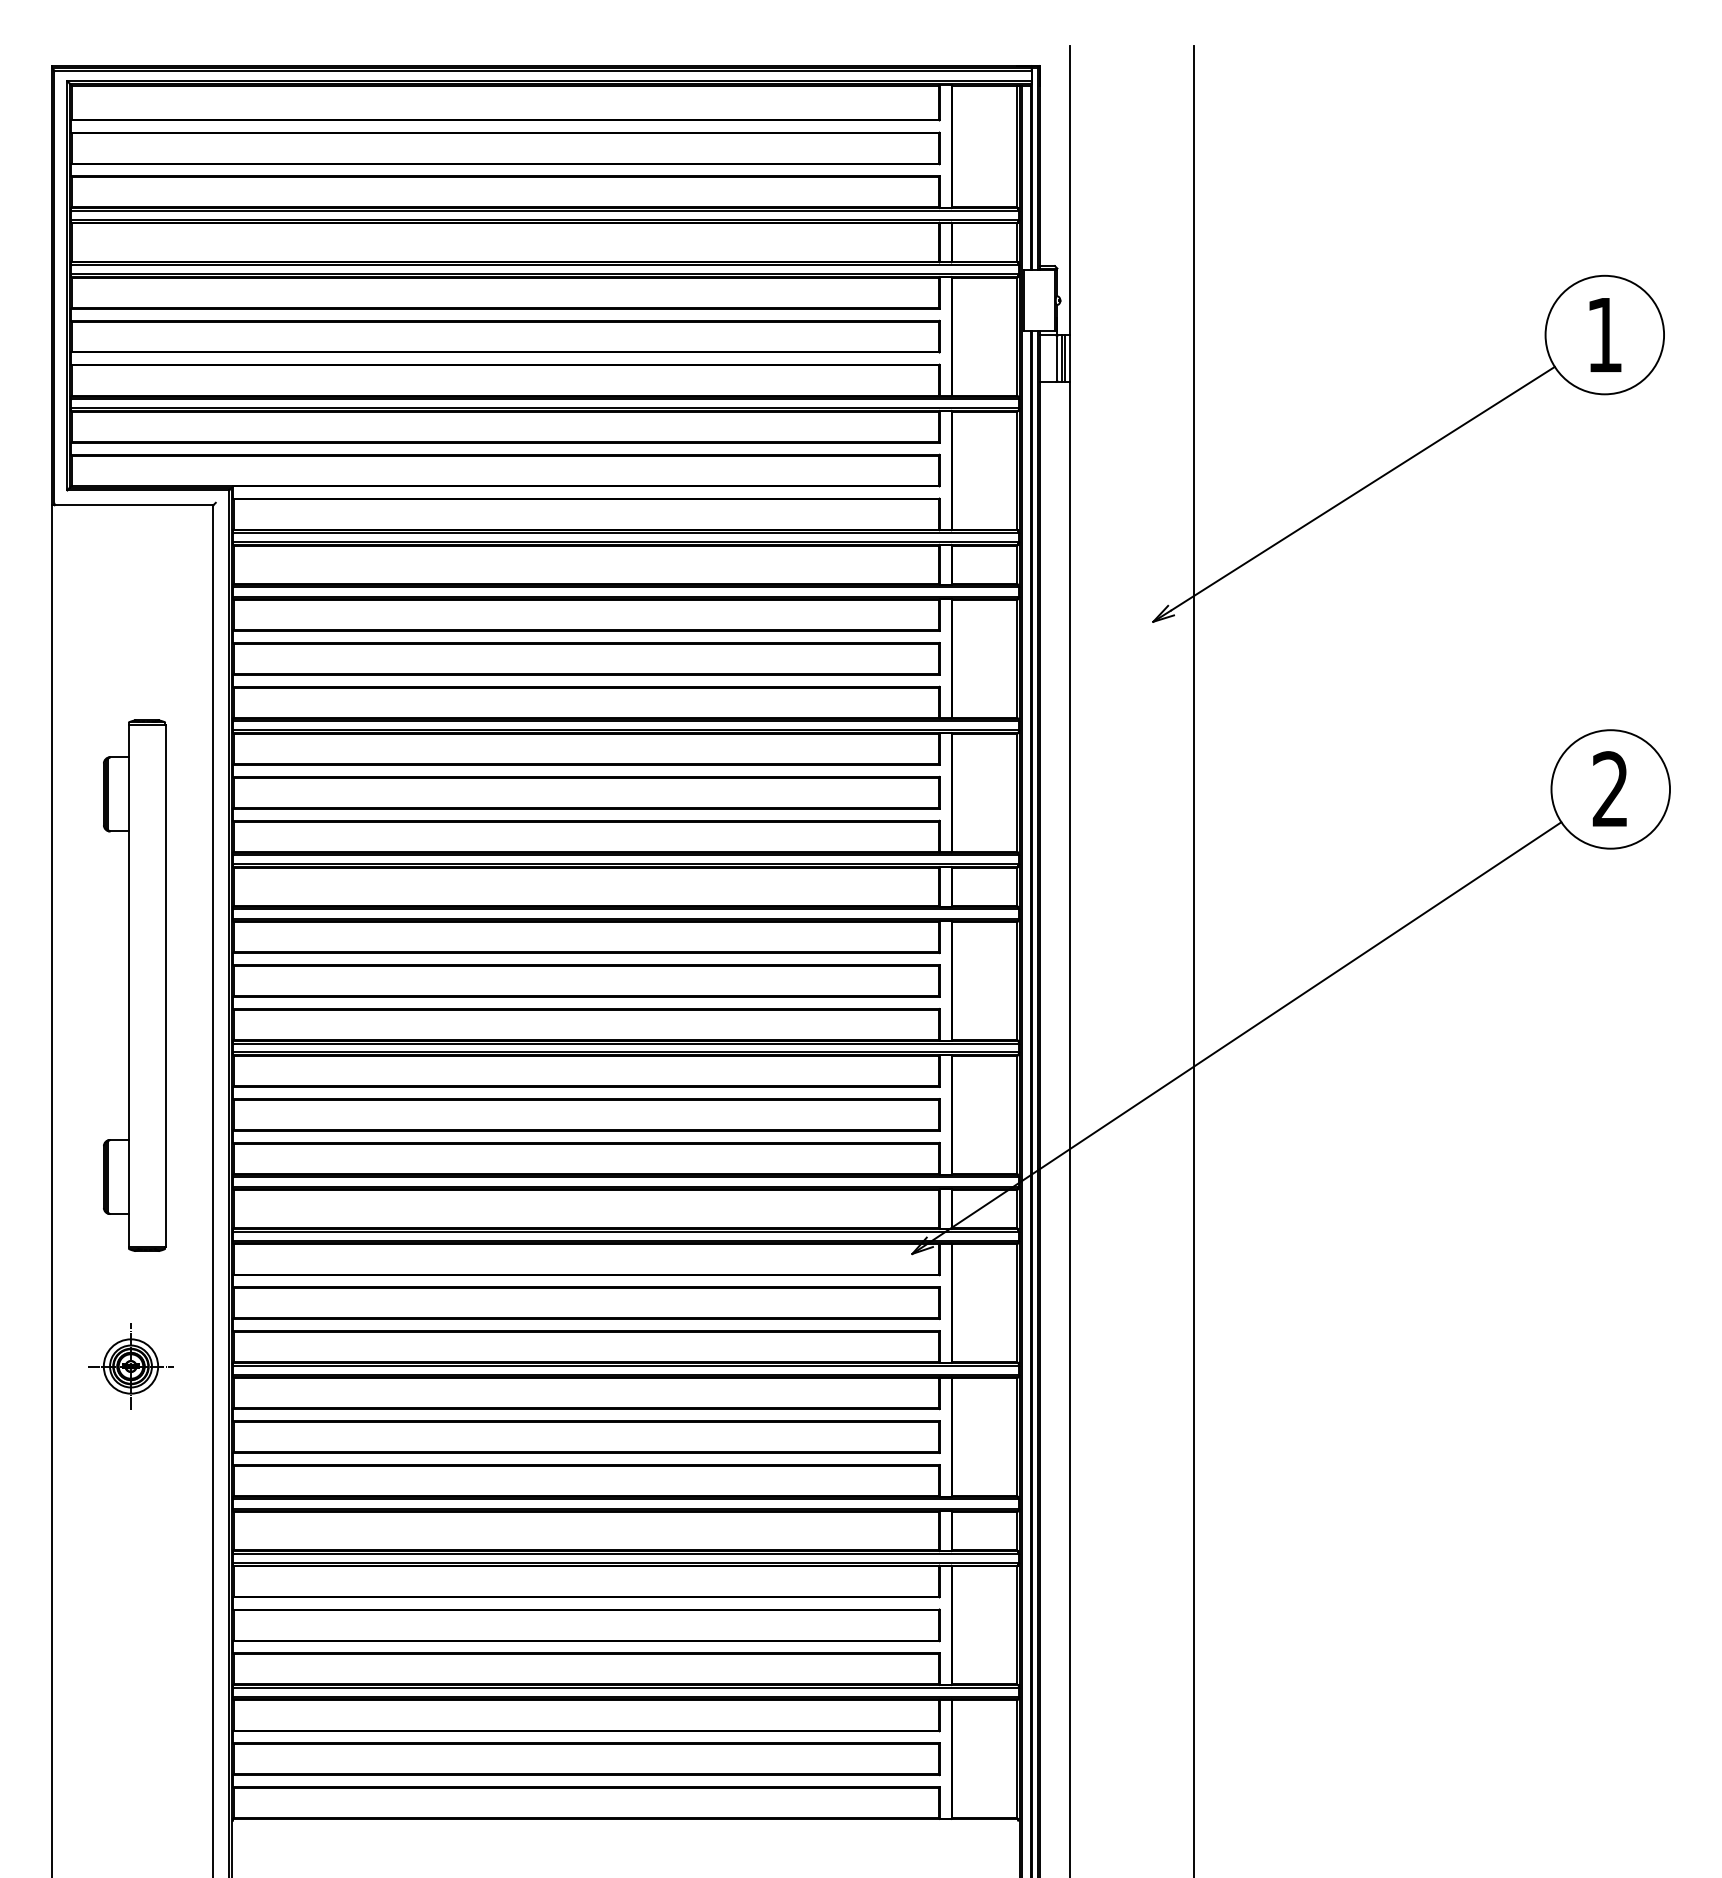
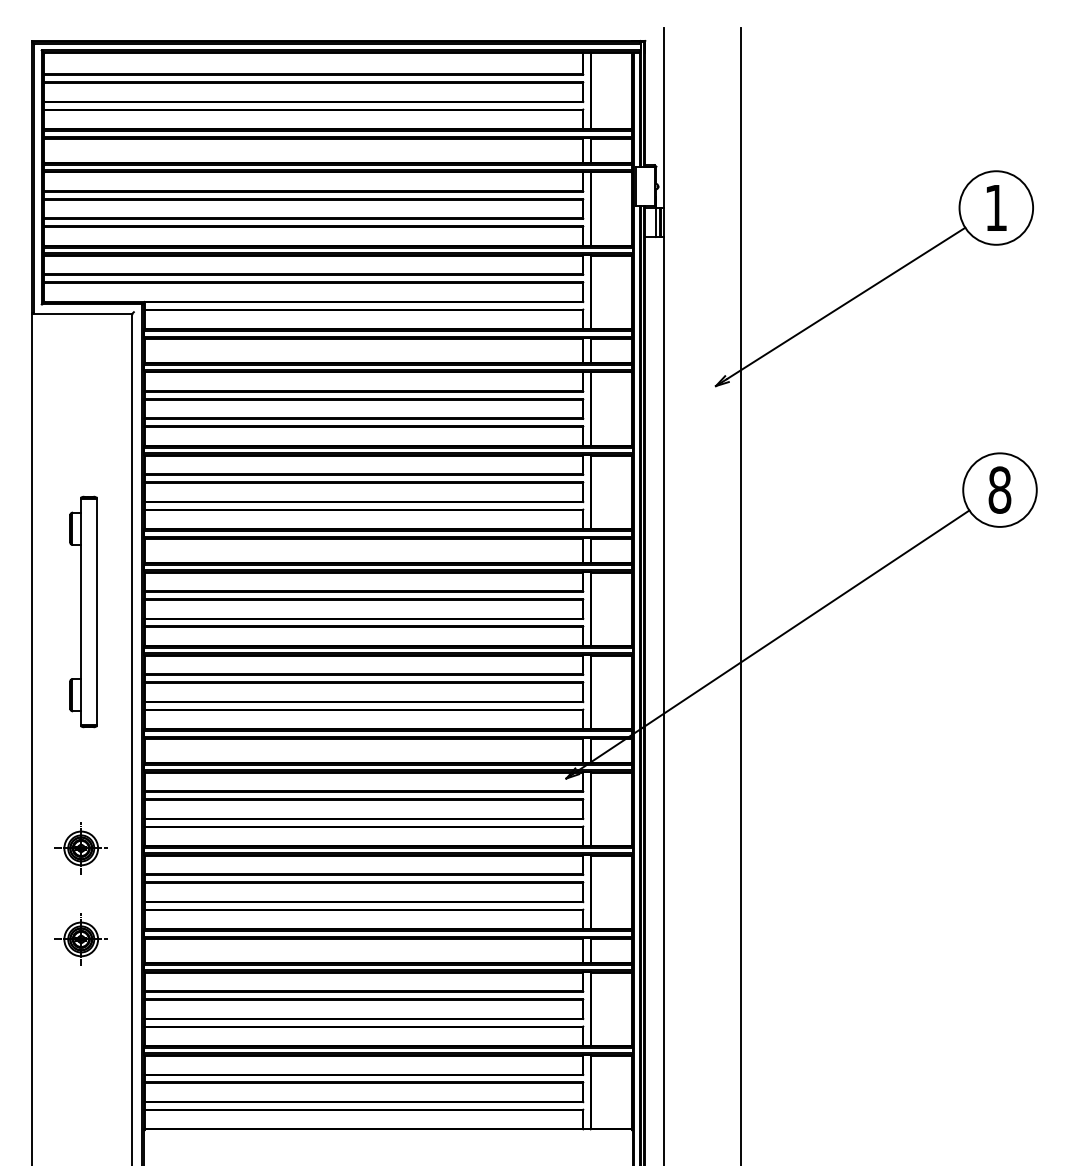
text: (1609, 788) -> (999, 489), 2 -> 8
part: (134, 984) -> (83, 611), size x0.7
part: (129, 1513) -> (80, 939), added

